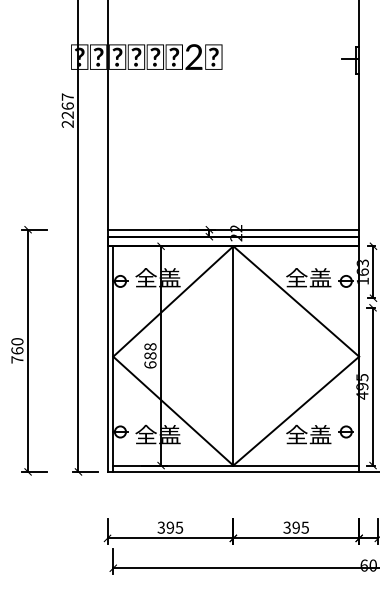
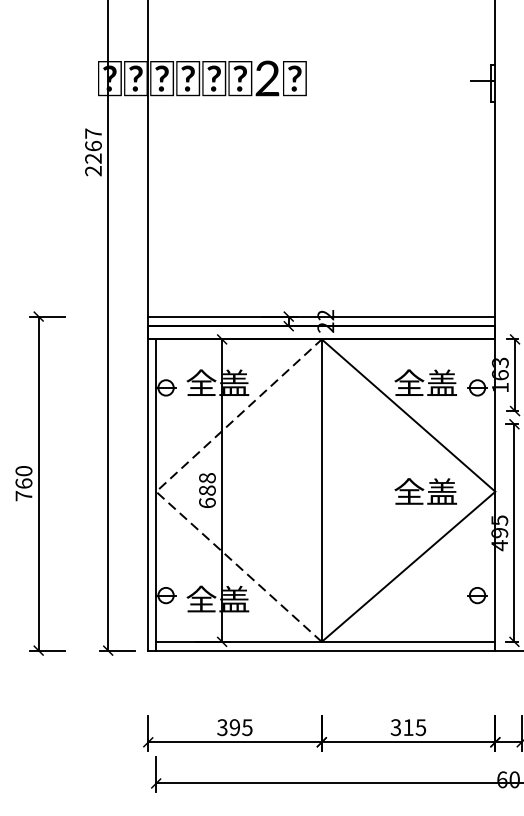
line: (113, 356) -> (156, 491), solid -> dashed
text: (308, 434) -> (425, 491), moved
text: (295, 527) -> (407, 727), 395 -> 315

